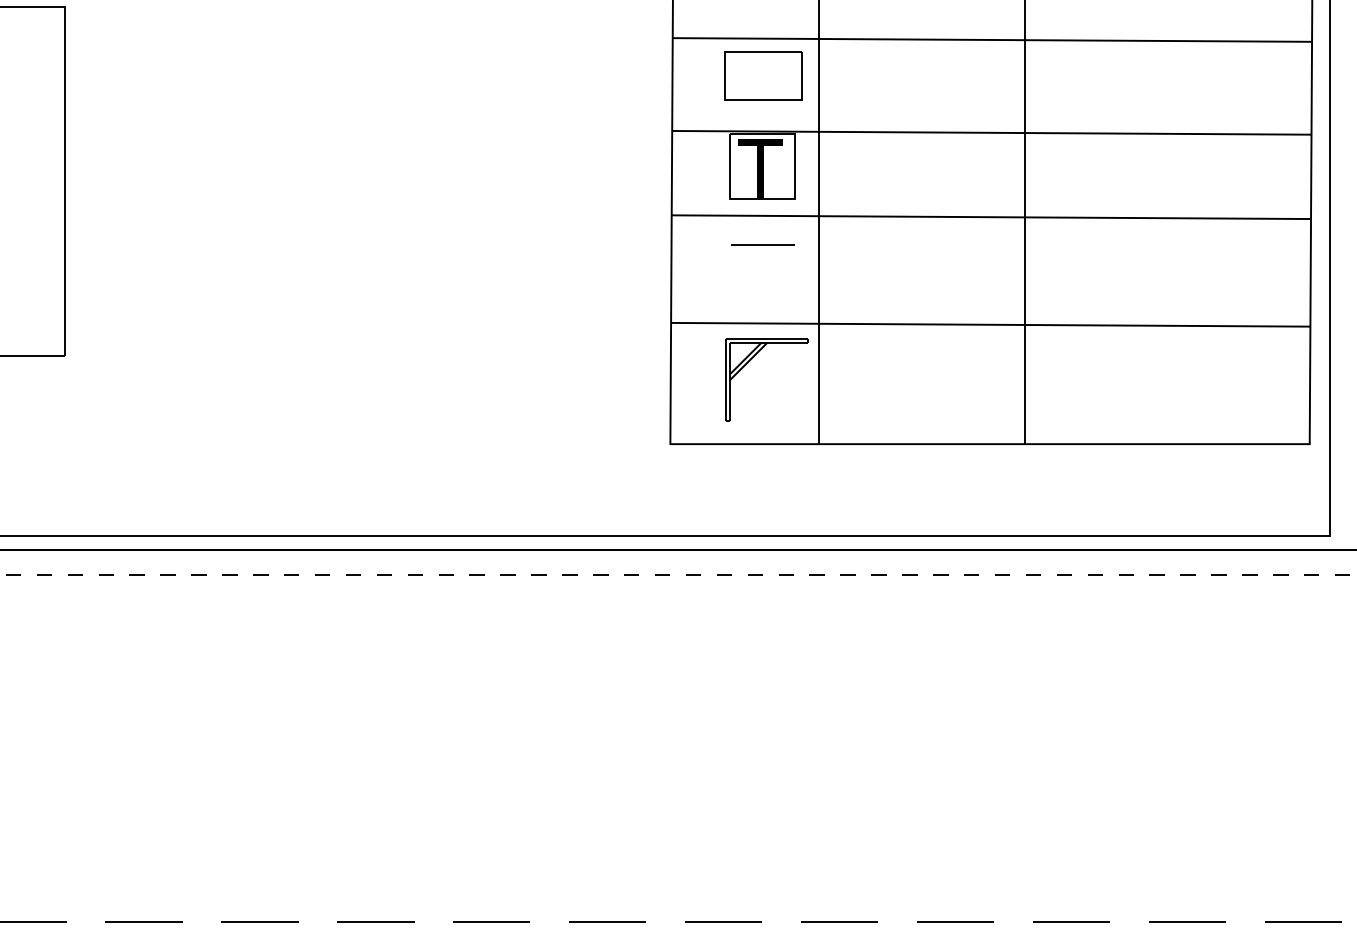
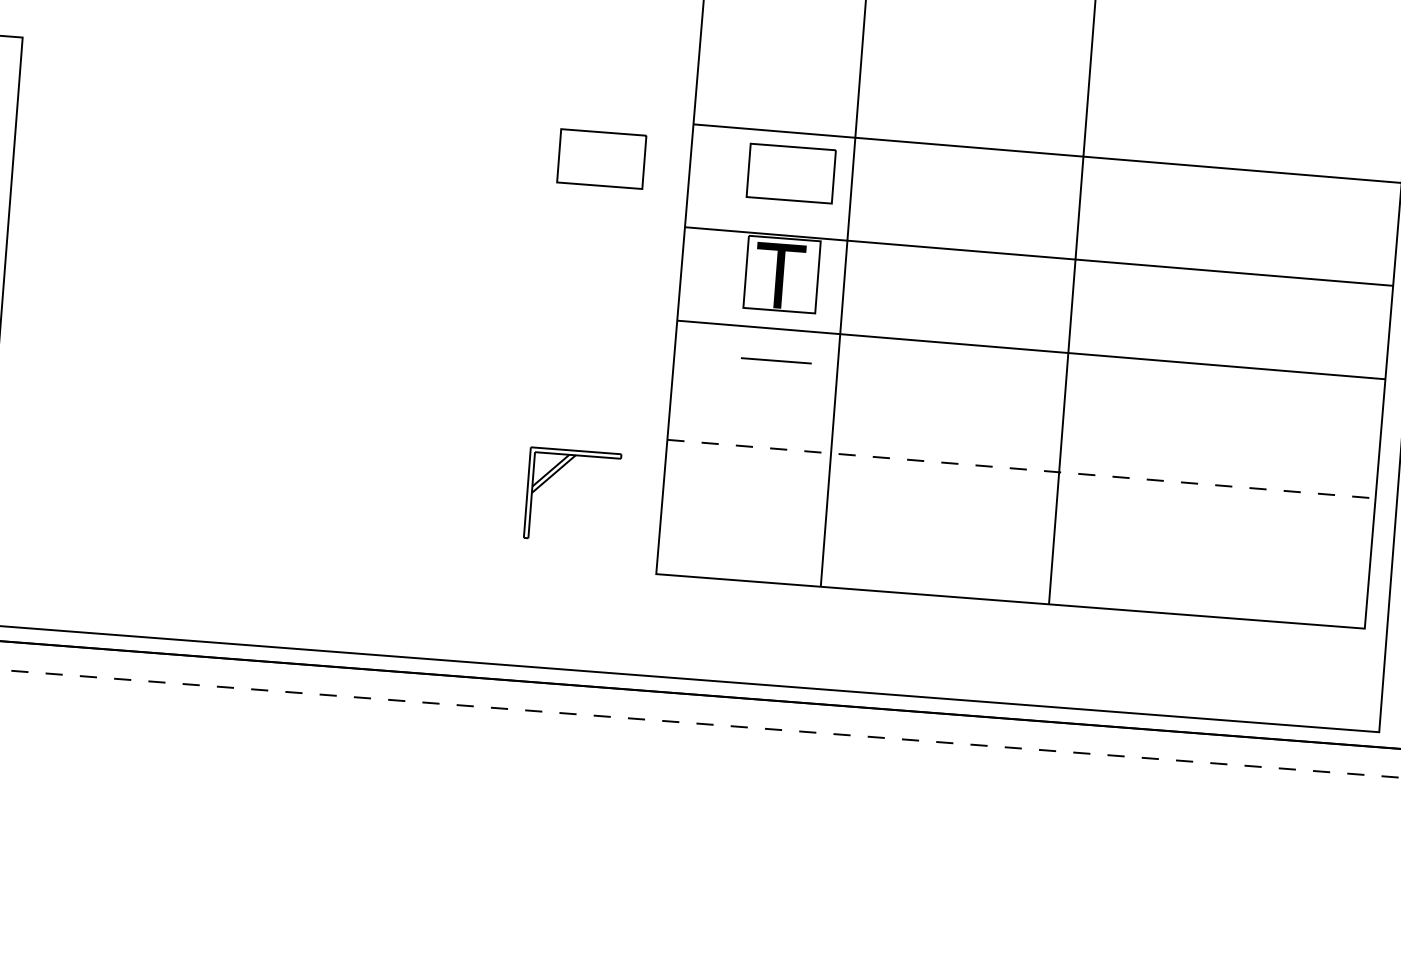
part: (592, 75) -> (601, 158), added
line: (990, 324) -> (1021, 468), solid -> dashed
part: (749, 362) -> (554, 475), moved

